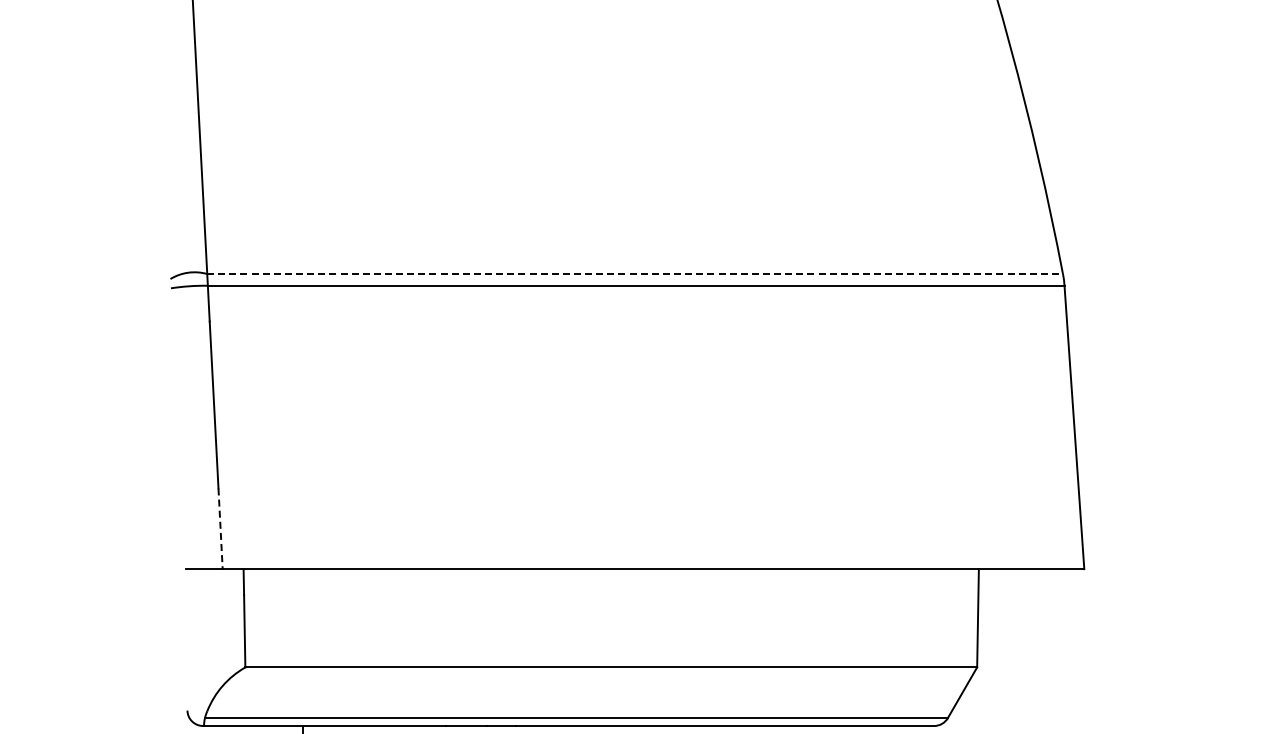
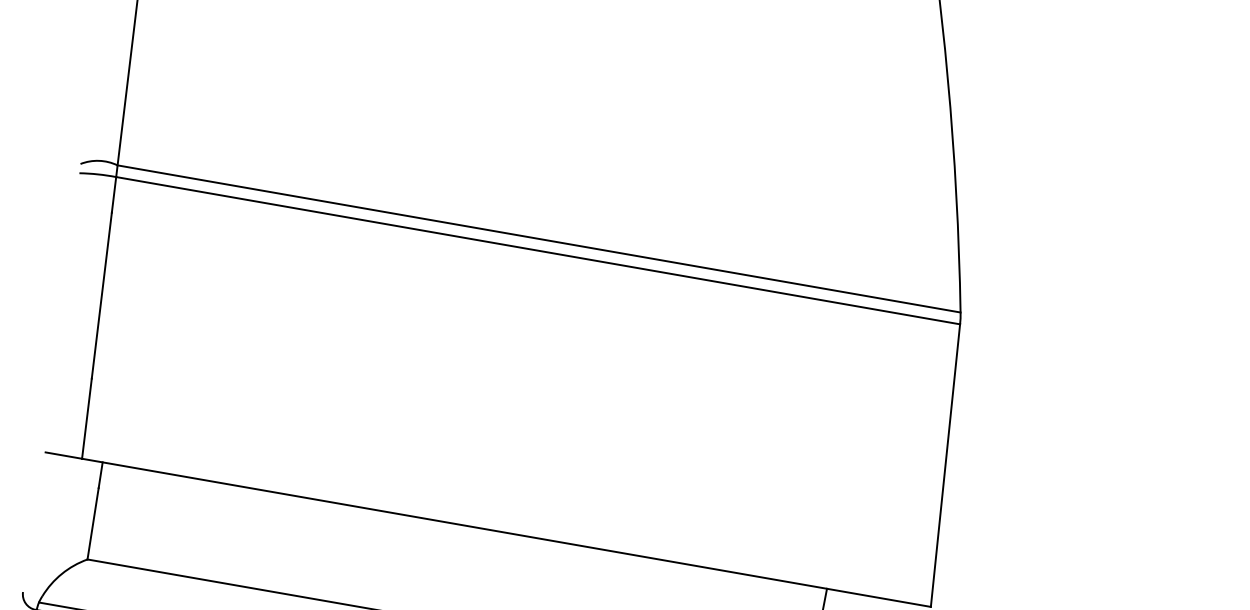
line: (635, 274) -> (539, 239), dashed -> solid
line: (220, 529) -> (86, 419), dashed -> solid

